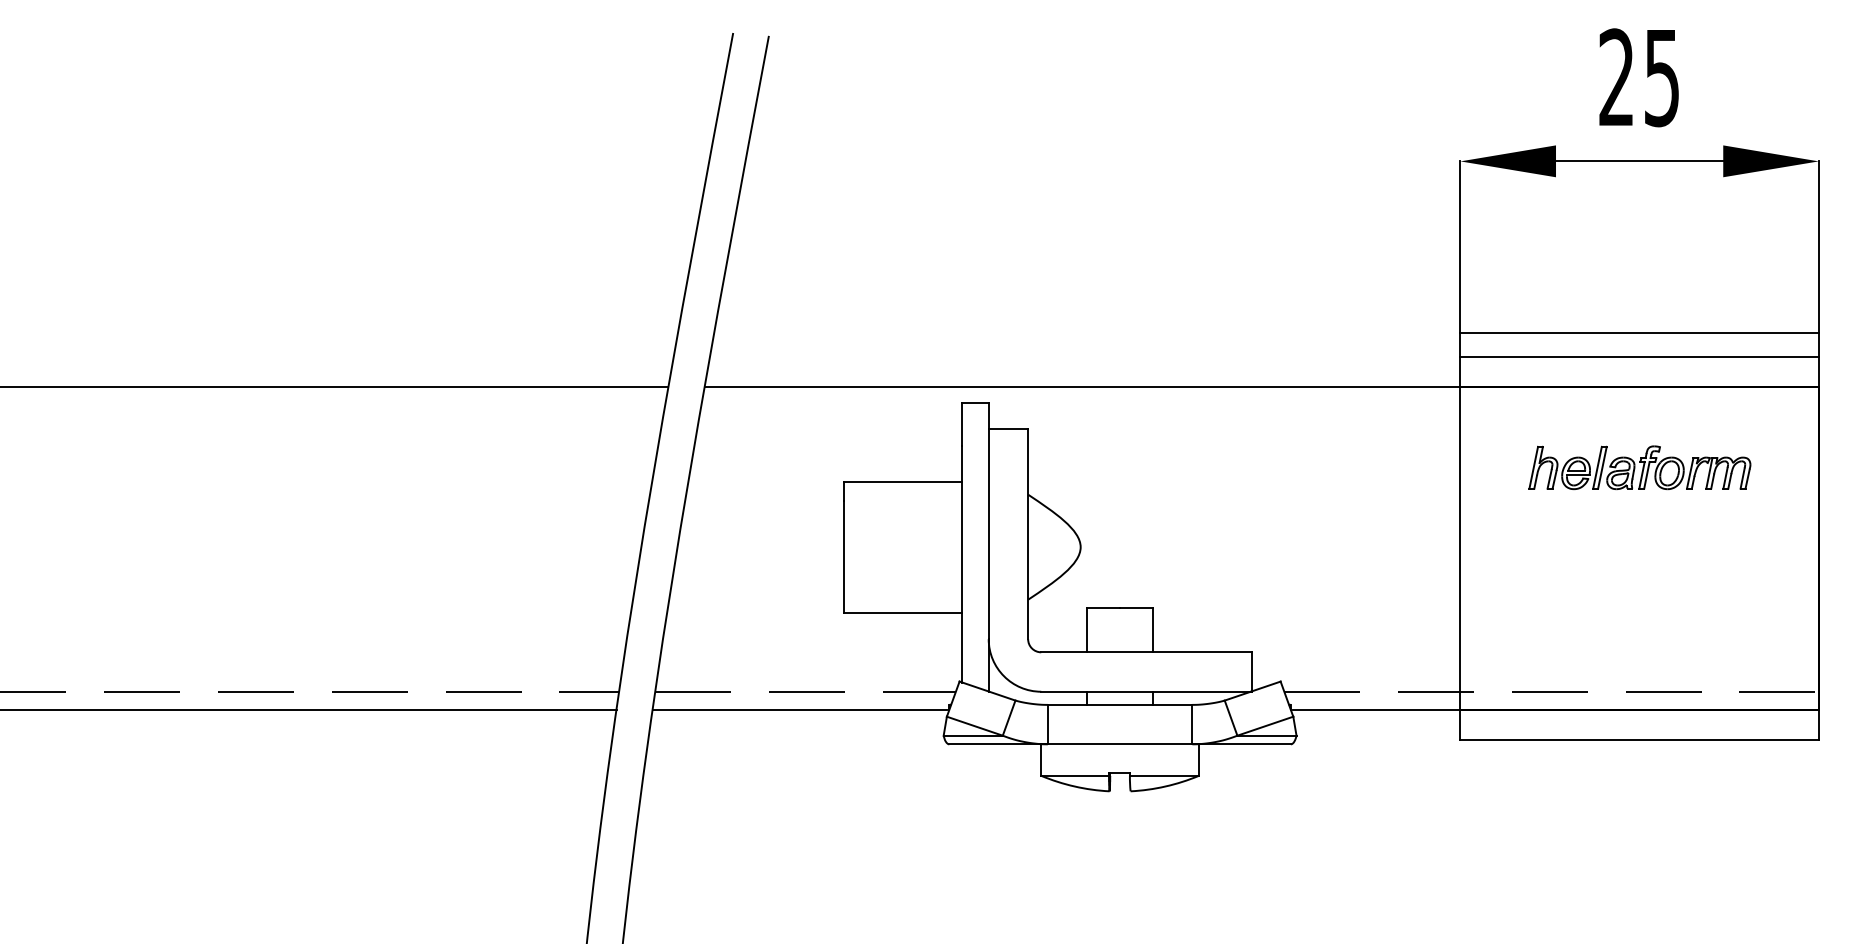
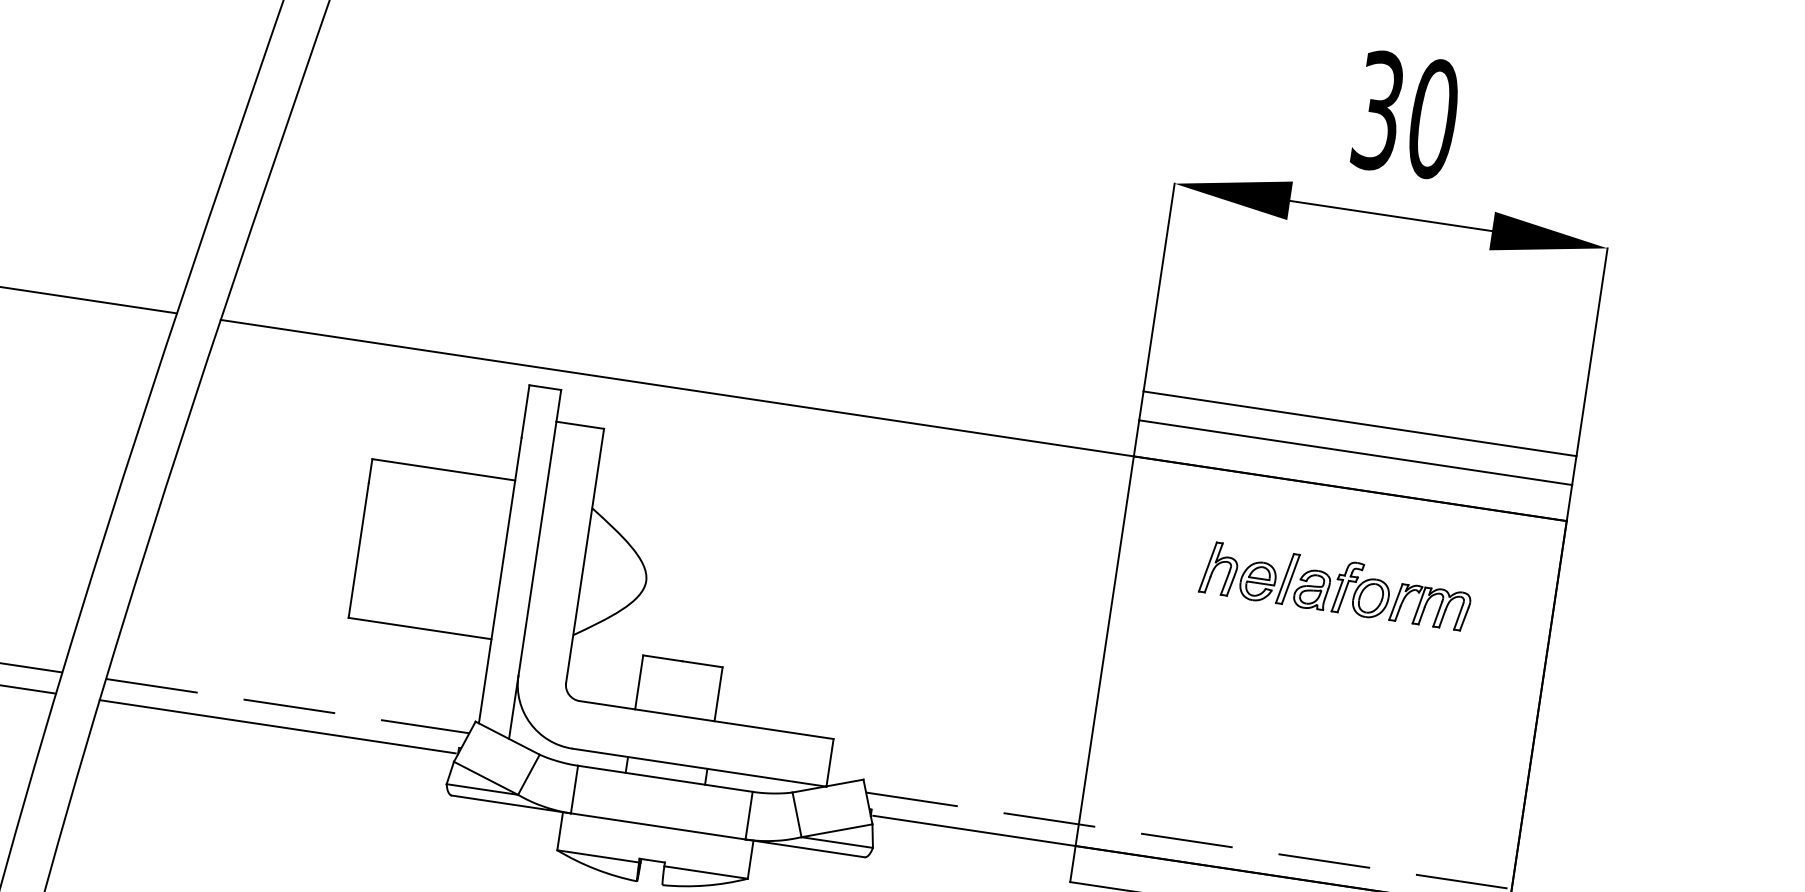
text: (1639, 77) -> (1406, 114), 25 -> 30

